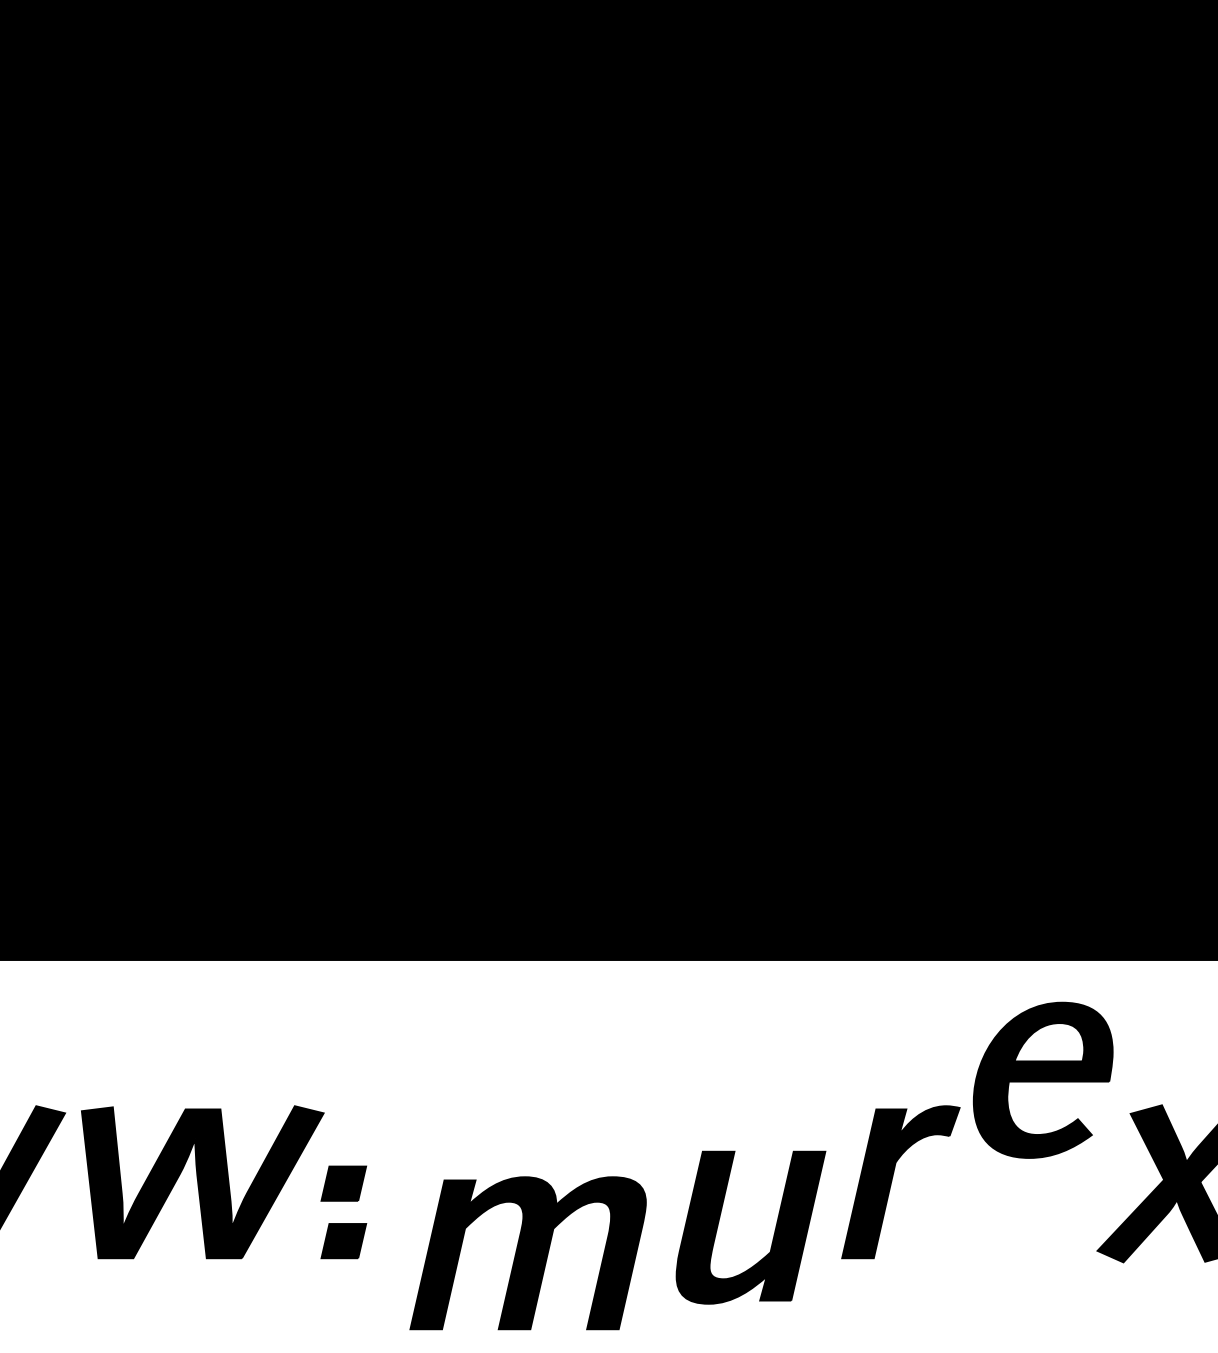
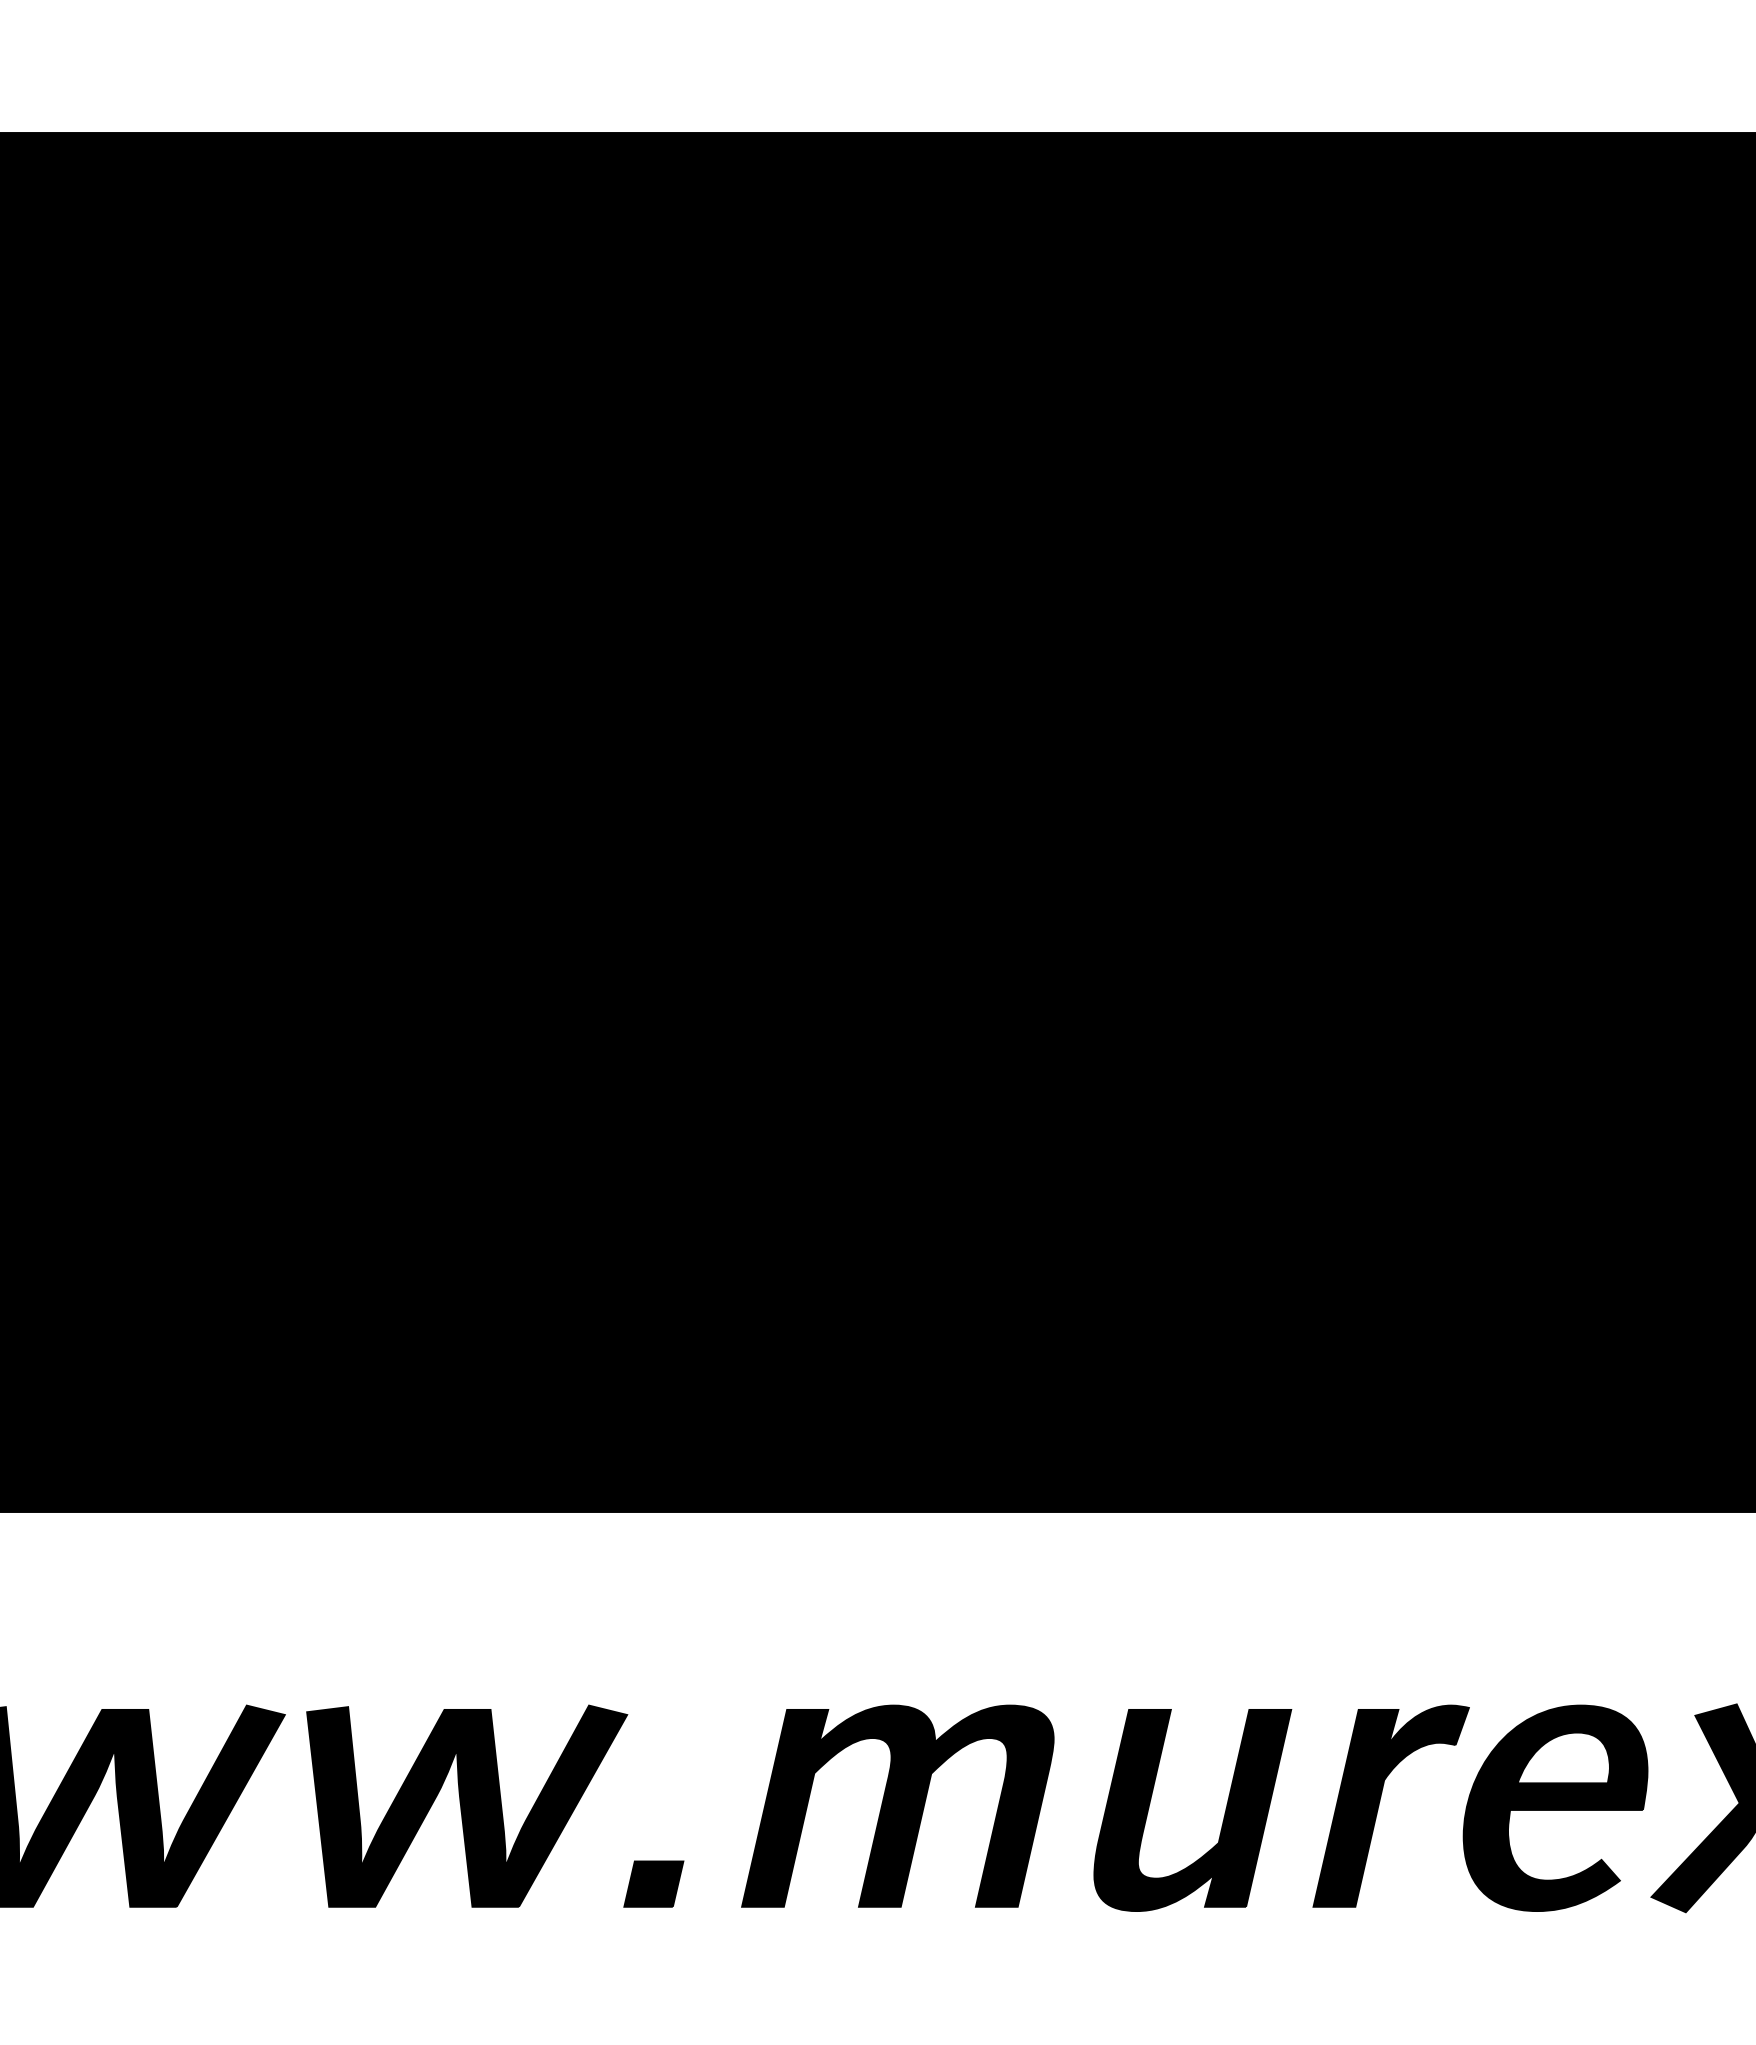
part: (1043, 1079) -> (1555, 1807), moved
part: (343, 1183) -> (653, 1807), removed
part: (774, 1233) -> (1223, 1817), moved
part: (527, 1252) -> (897, 1805), moved

